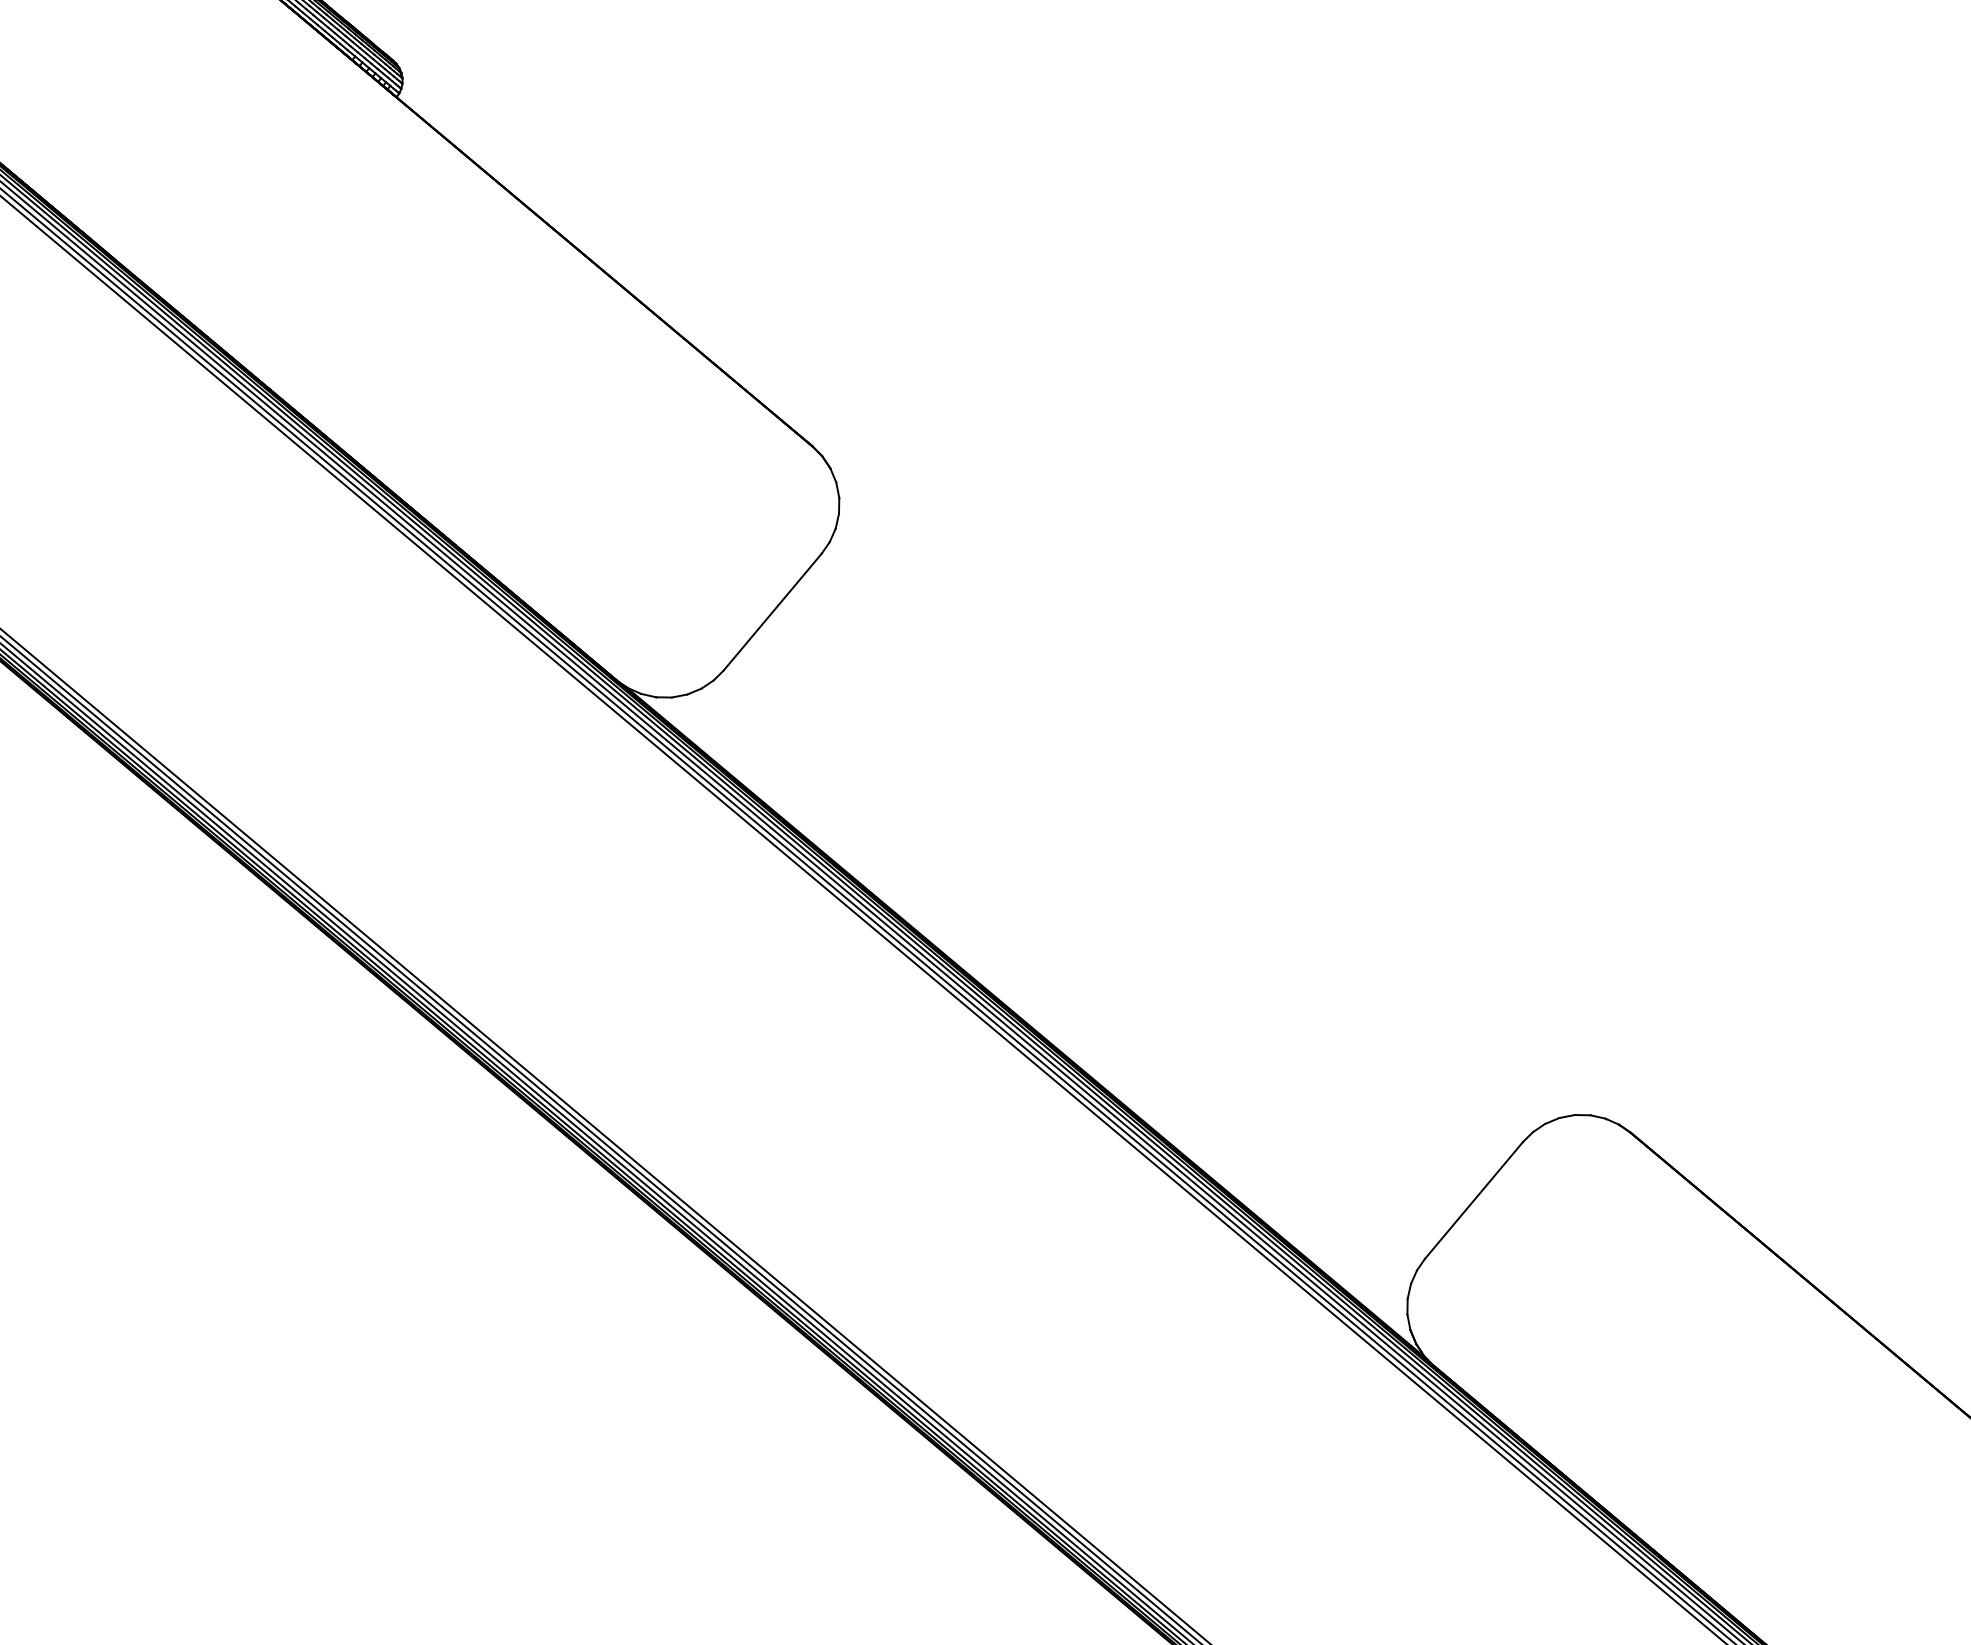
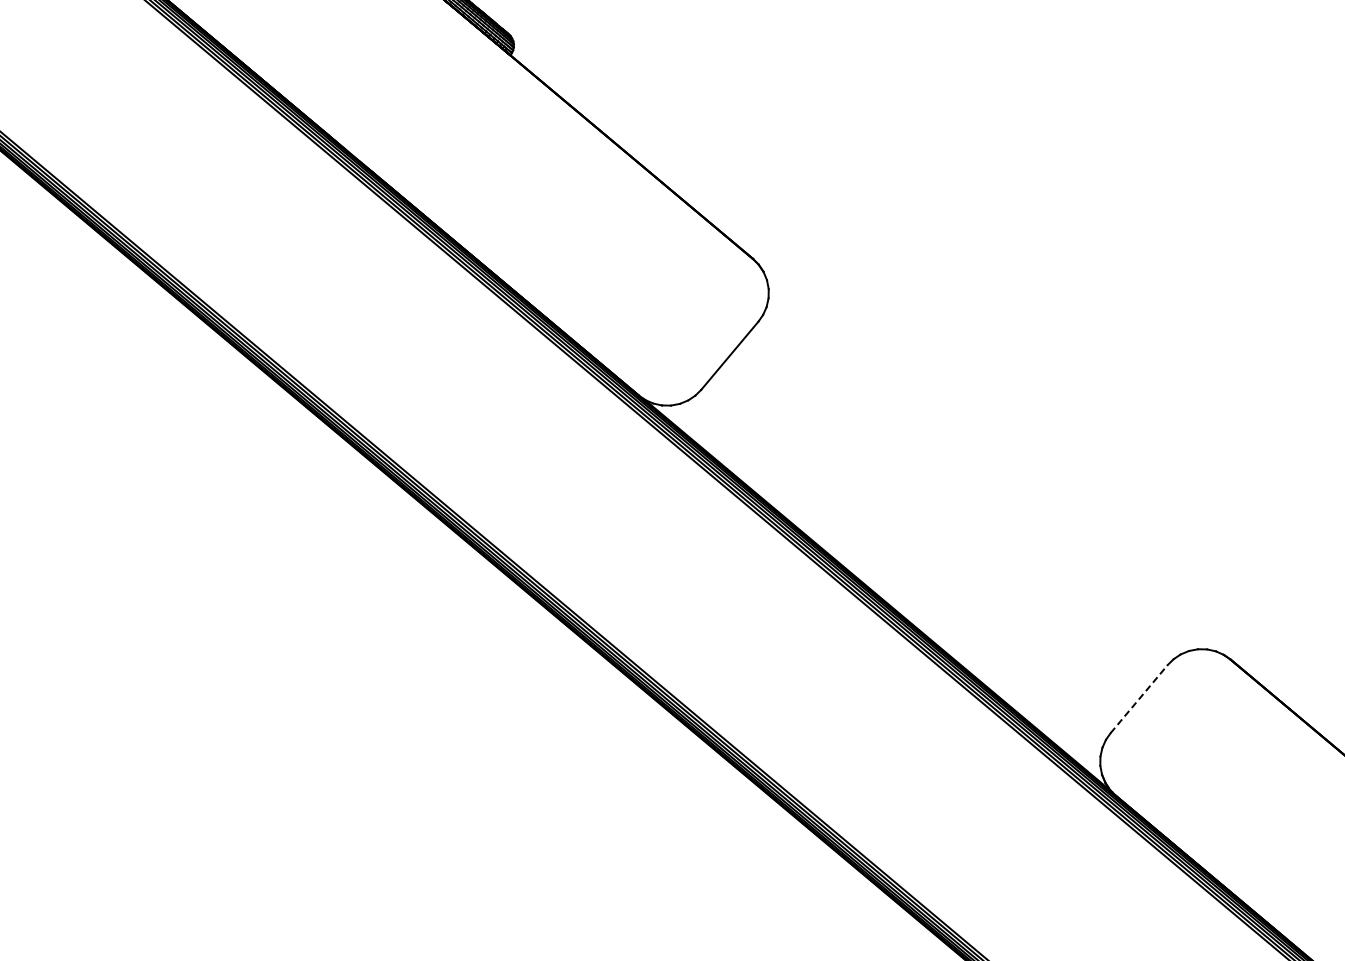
line: (1474, 1201) -> (1139, 699), solid -> dashed

